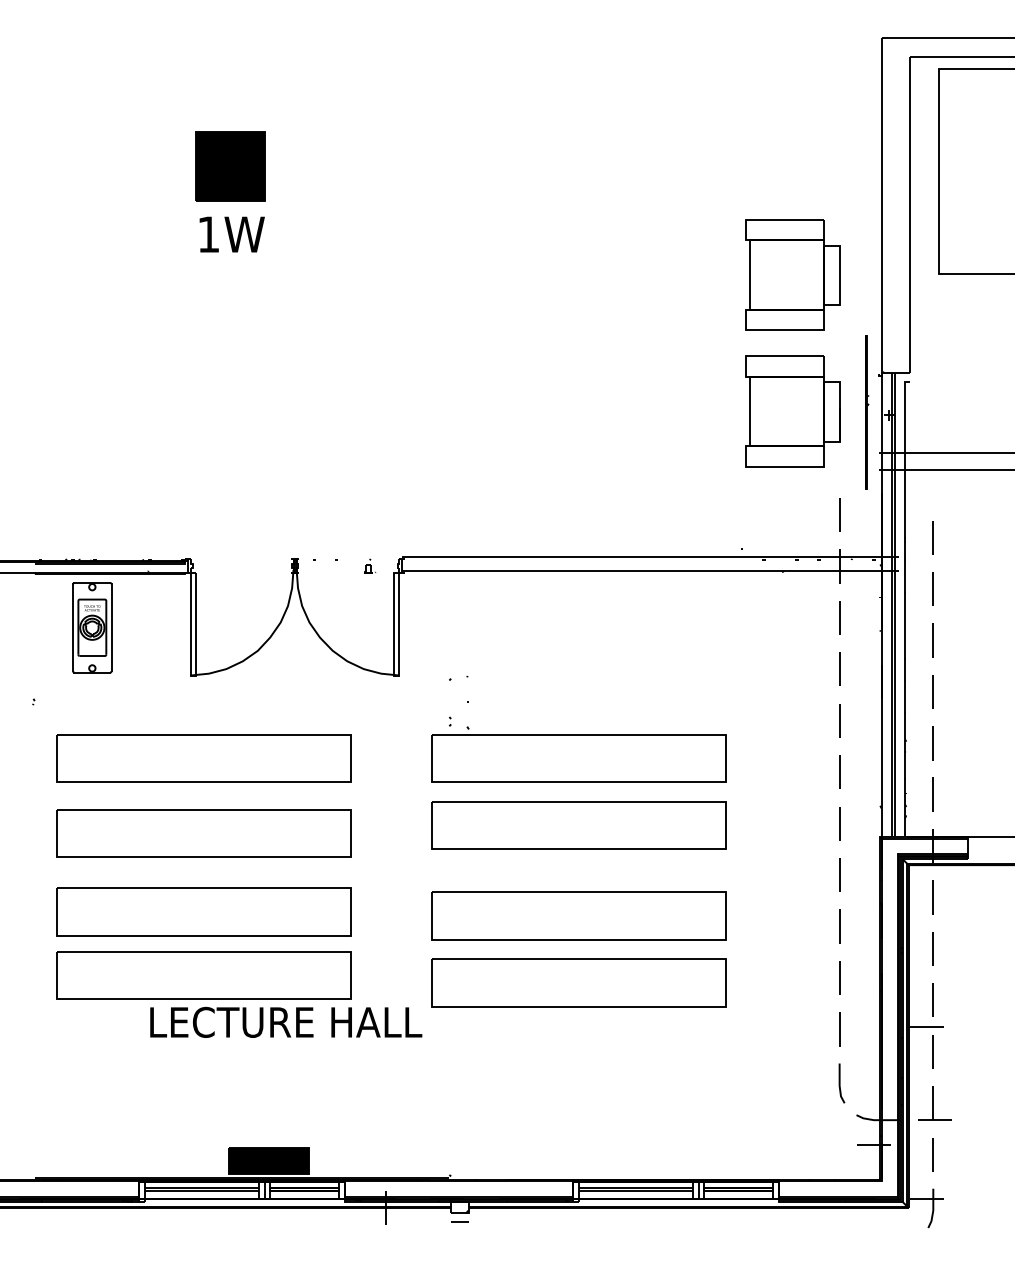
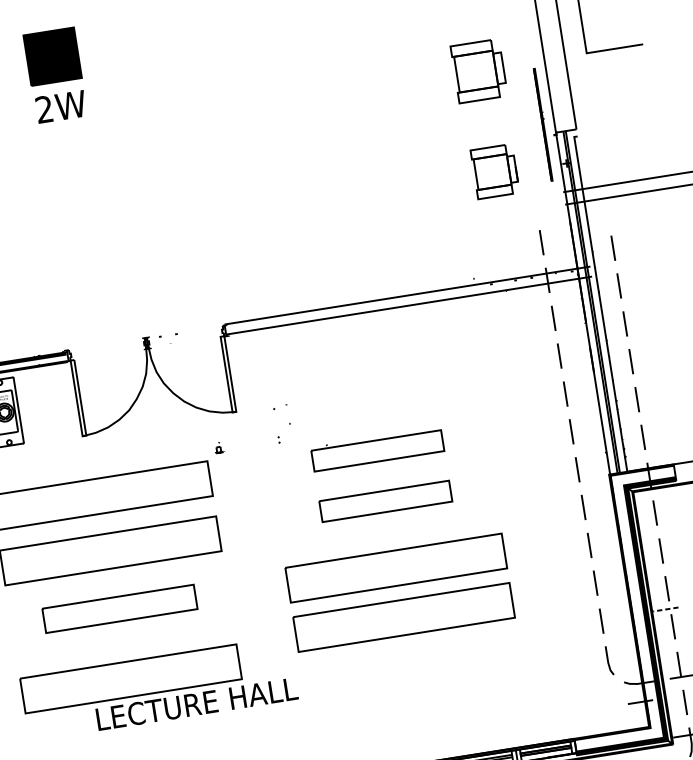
text: (208, 234) -> (44, 109), 1W -> 2W
part: (792, 274) -> (478, 70), size x0.7
part: (792, 411) -> (494, 171), size x0.6
line: (867, 412) -> (544, 124), moved
part: (370, 565) -> (220, 446), moved
part: (578, 754) -> (377, 449), size x0.6
part: (578, 825) -> (385, 501), size x0.6
part: (203, 911) -> (119, 608), size x0.7
part: (239, 994) -> (159, 689), moved
line: (926, 1027) -> (665, 609), solid -> dashed

